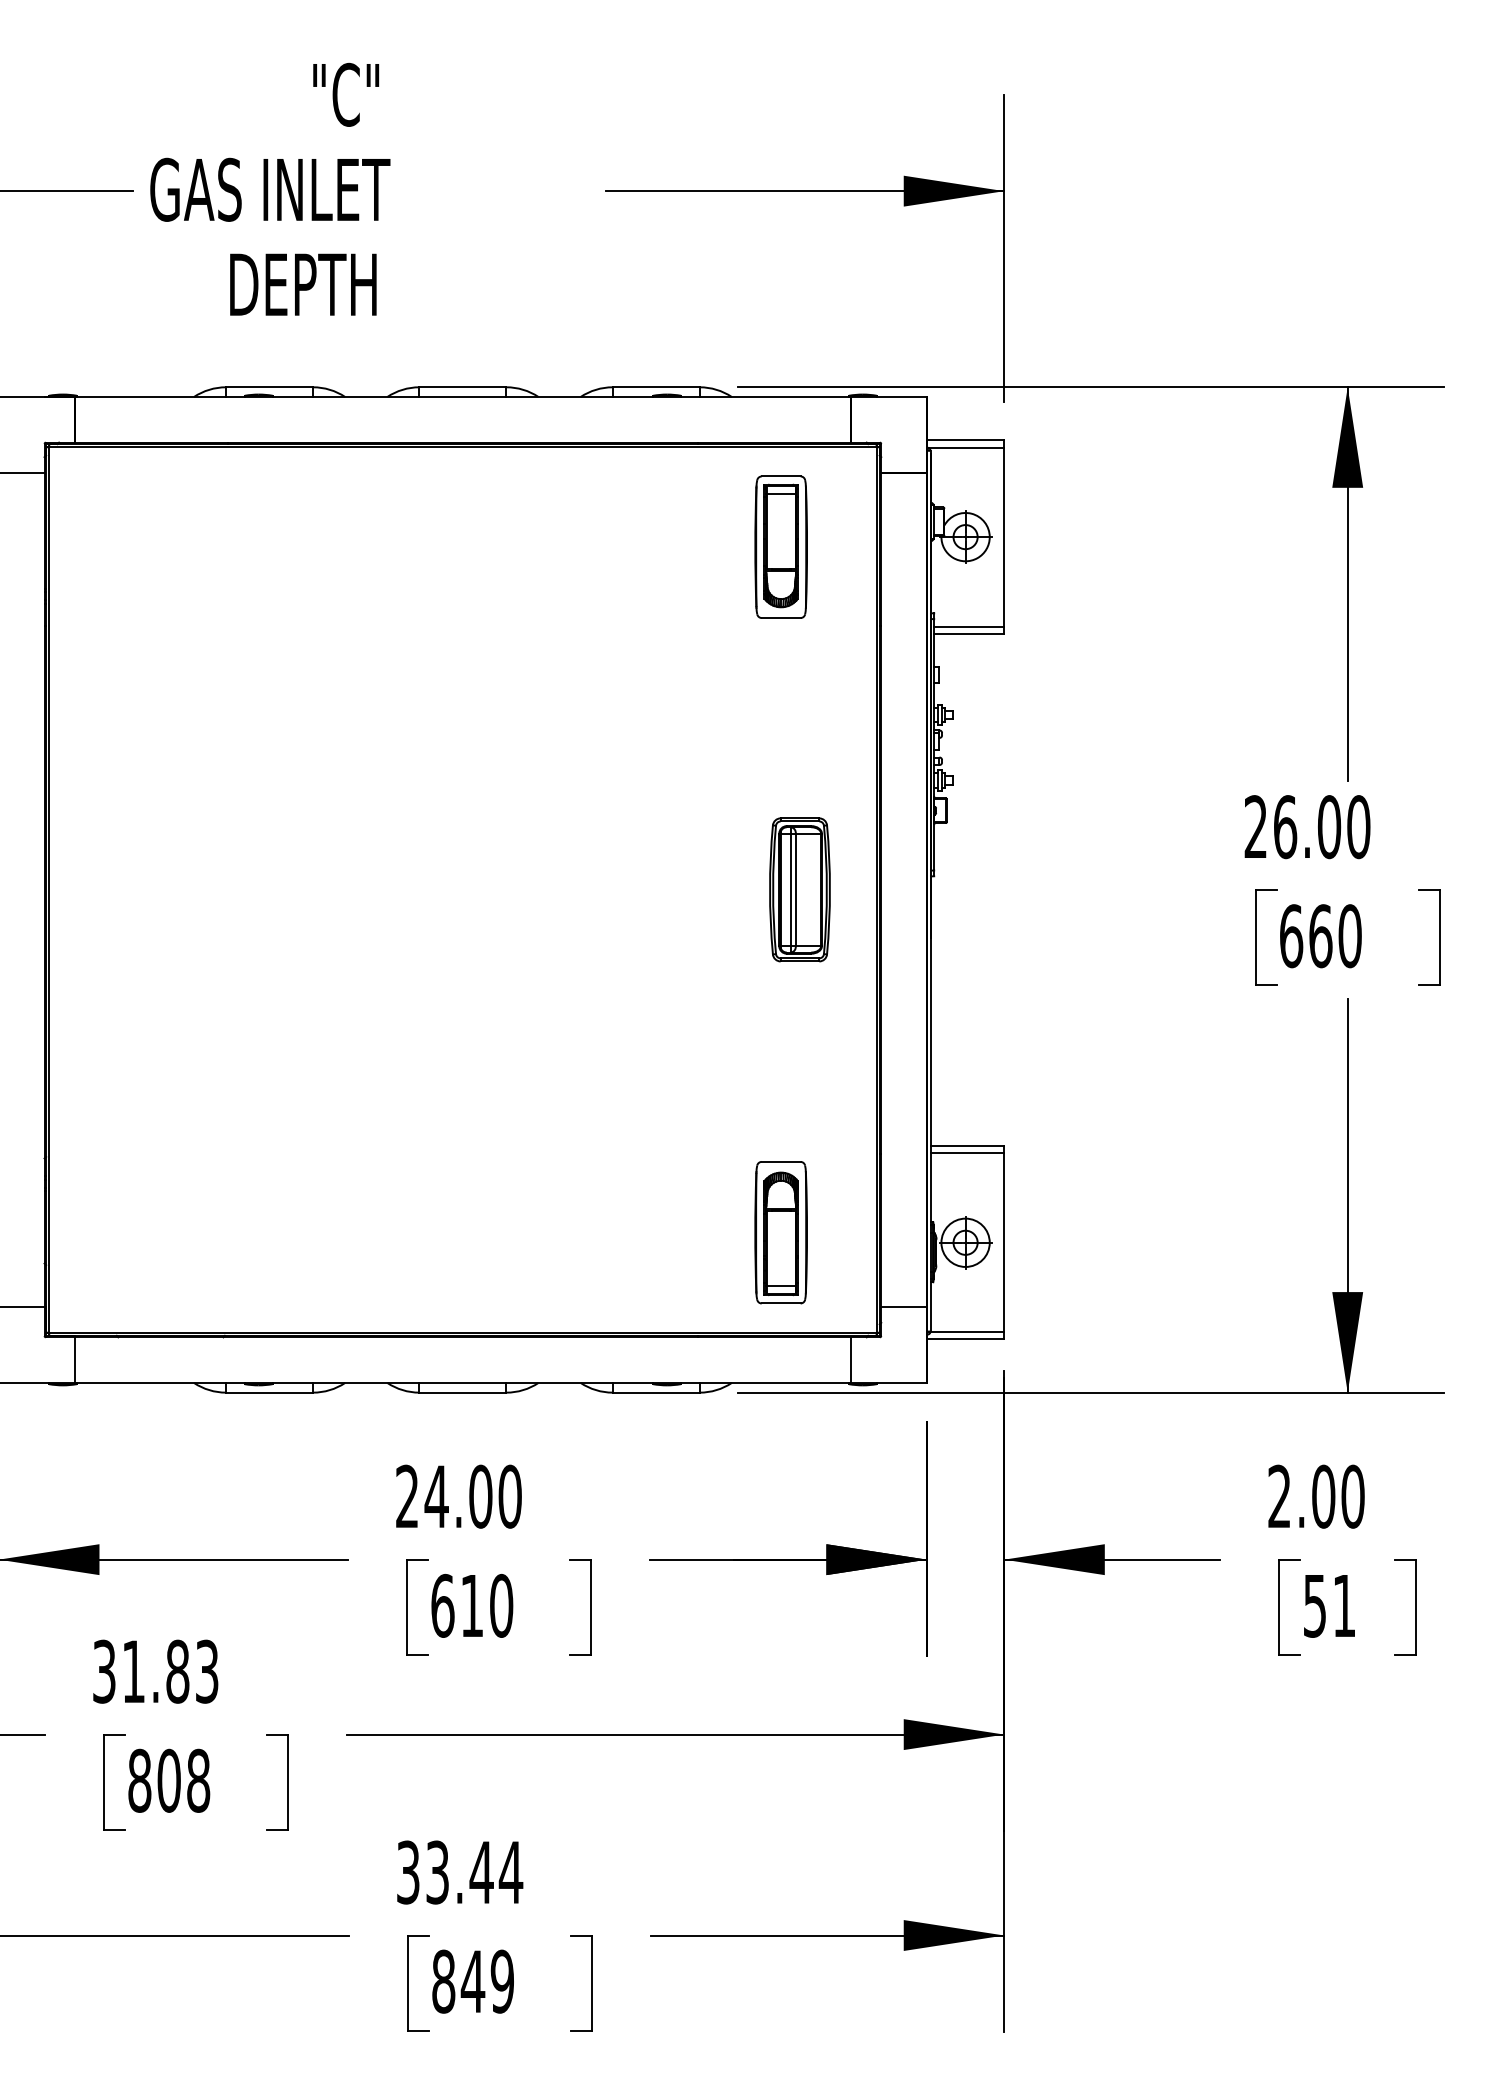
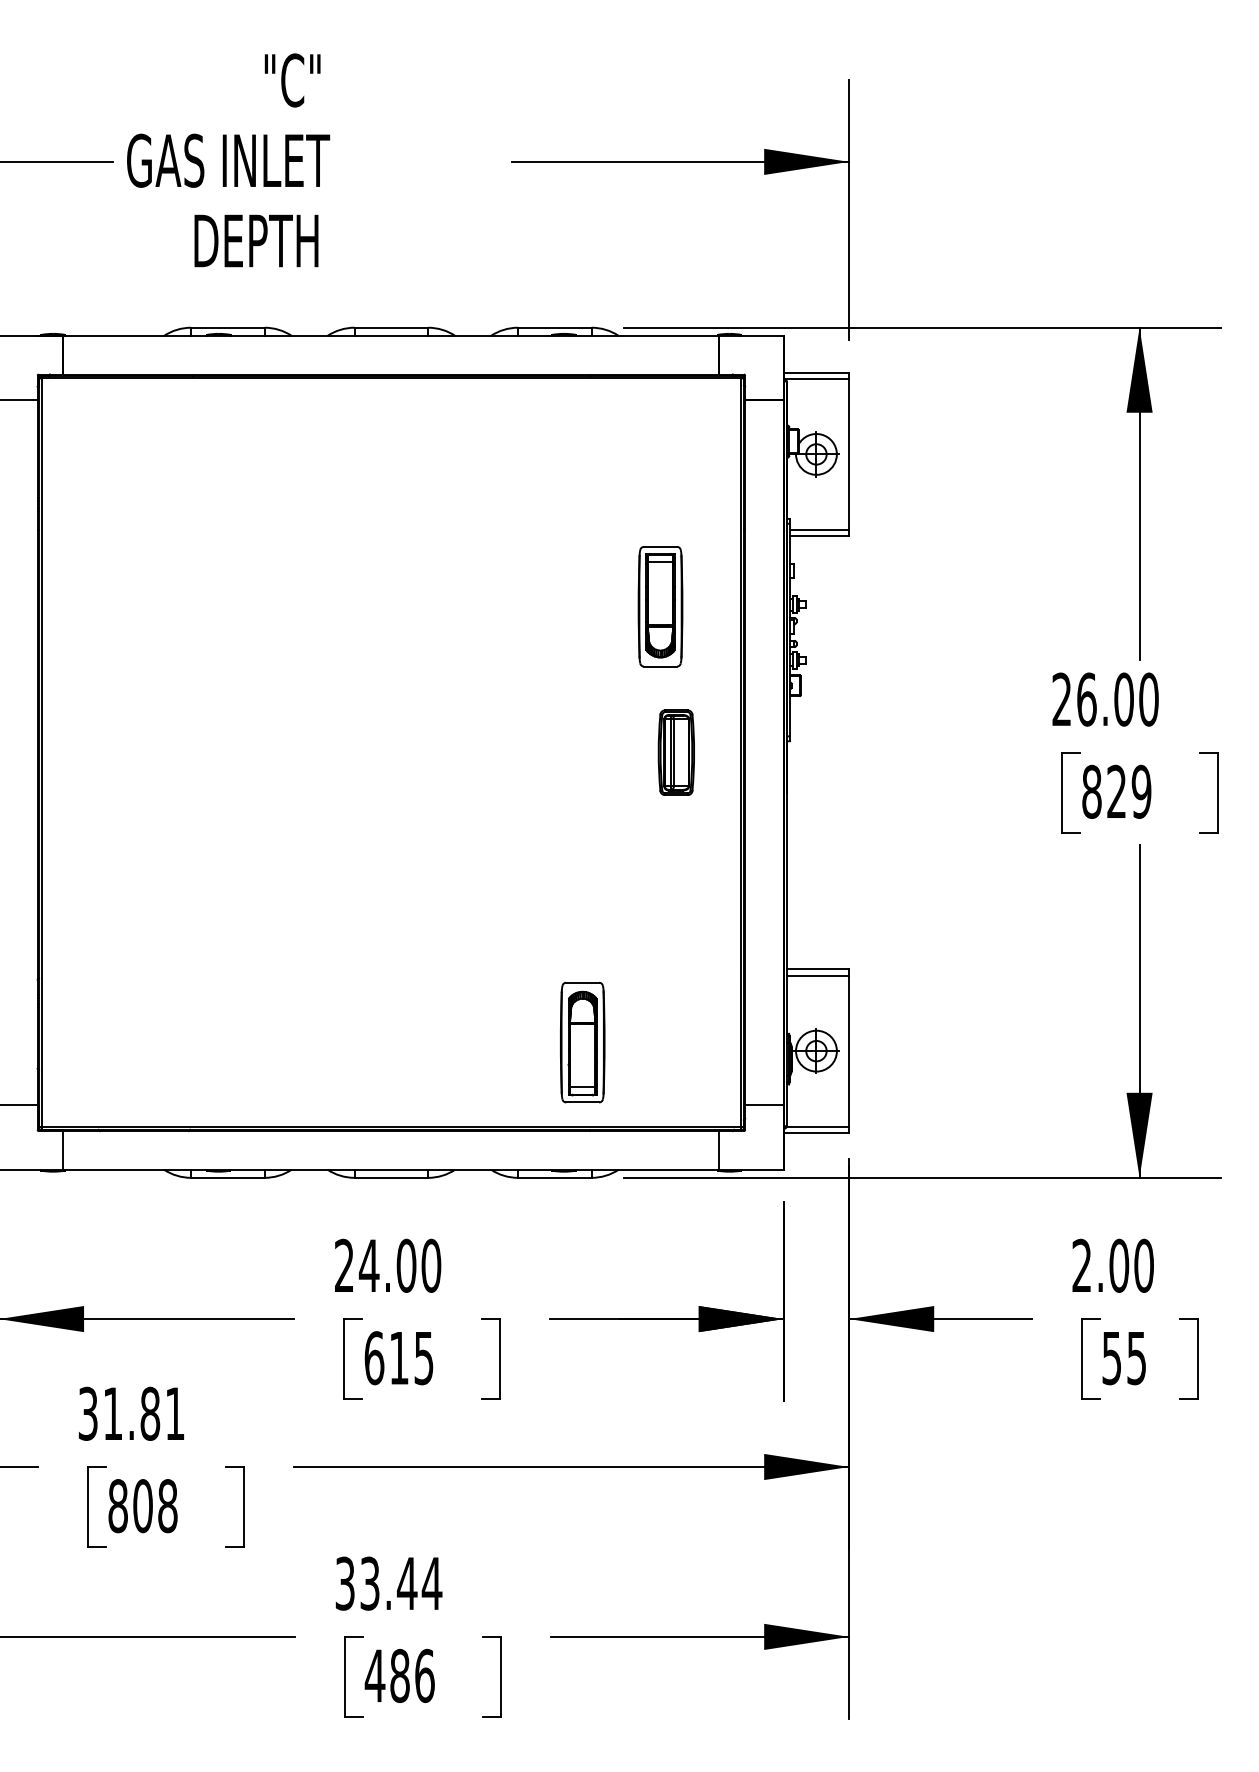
part: (780, 546) -> (659, 606), moved
part: (799, 889) -> (676, 752), size x0.7
text: (1320, 936) -> (1116, 792), 660 -> 829
part: (780, 1232) -> (582, 1042), moved
text: (501, 1605) -> (424, 1357), 610 -> 615
text: (1344, 1606) -> (1136, 1358), 51 -> 55
text: (207, 1671) -> (175, 1413), 31.83 -> 31.81
text: (472, 1981) -> (399, 1675), 849 -> 486

